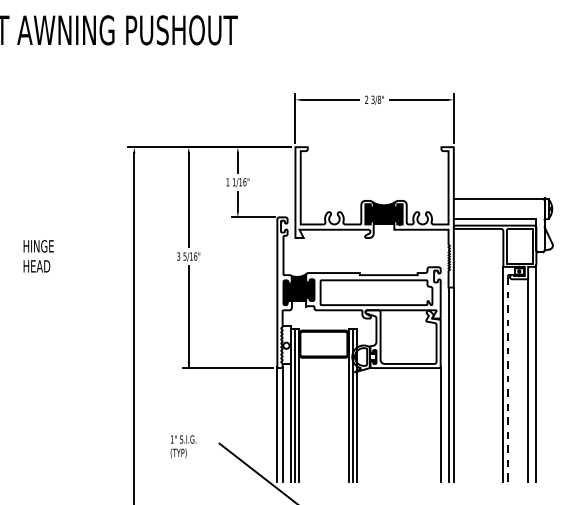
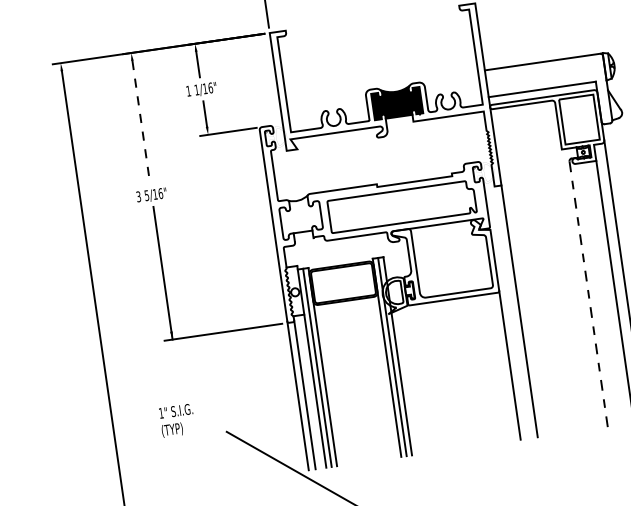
line: (188, 200) -> (140, 122), solid -> dashed
fill: (298, 289) -> (300, 217), removed
line: (503, 373) -> (581, 287), removed
line: (448, 384) -> (512, 312), removed
text: (183, 446) -> (177, 420), moved

